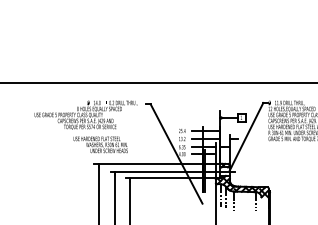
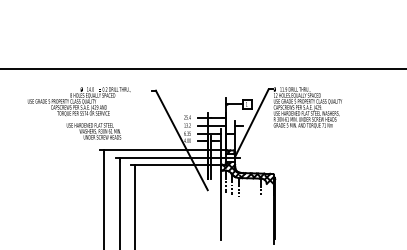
text: (85, 127) -> (78, 113), moved

